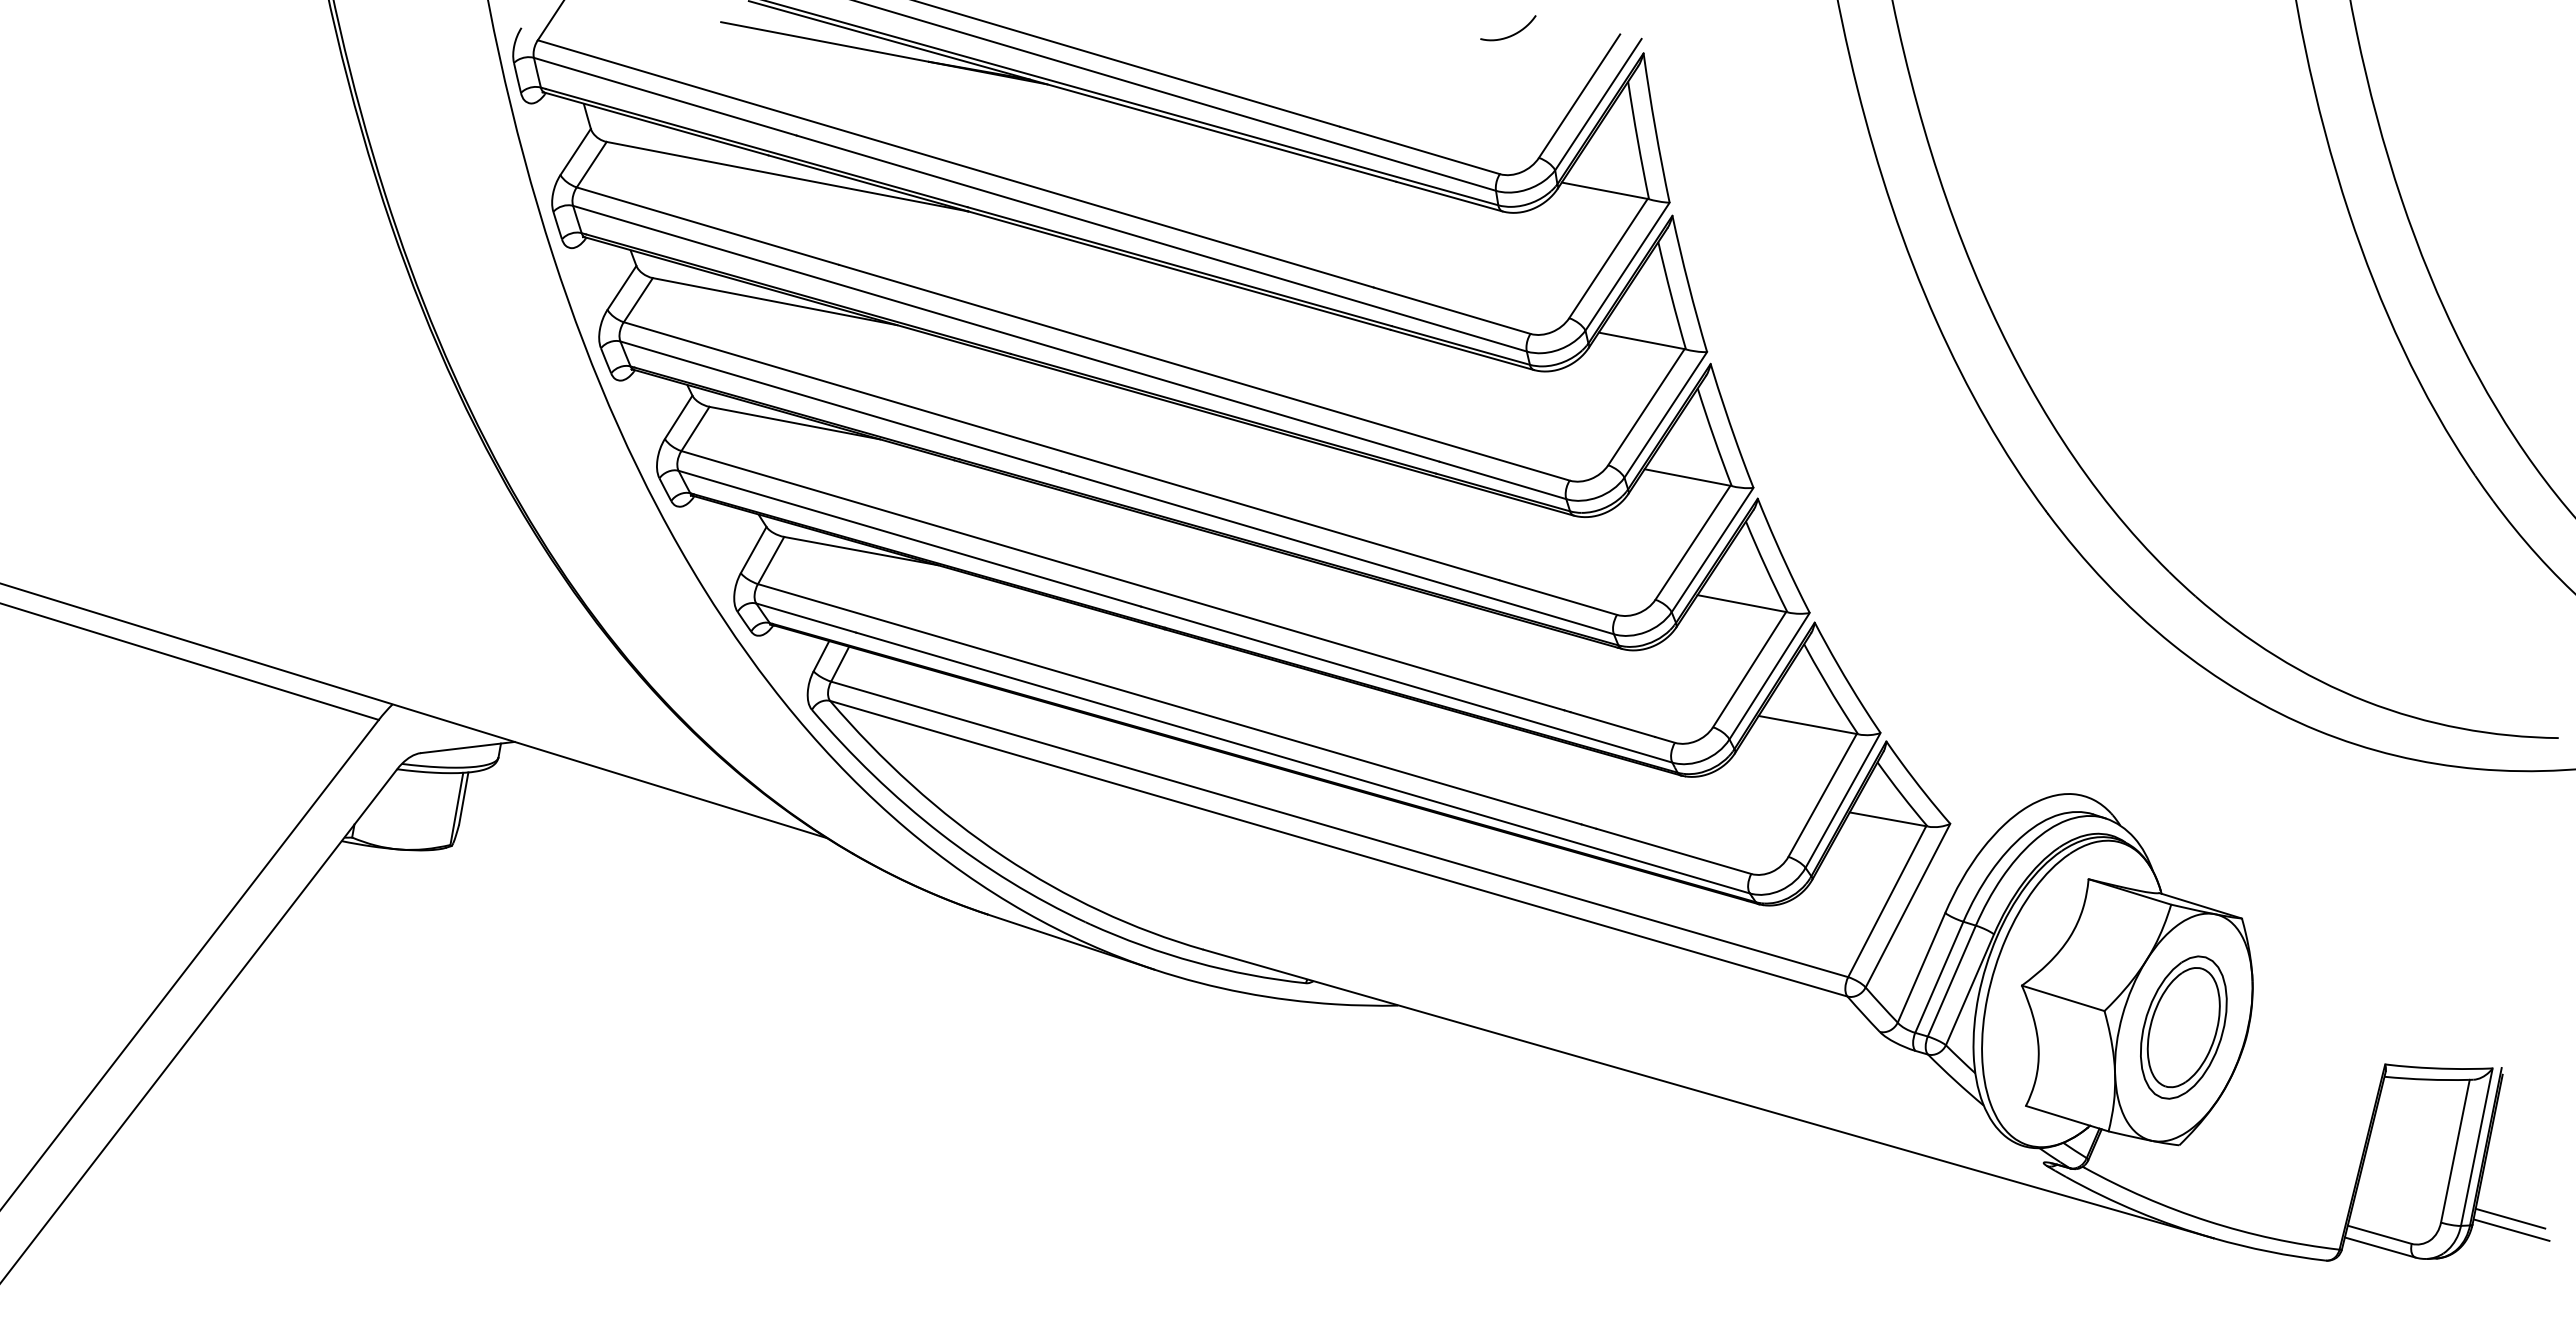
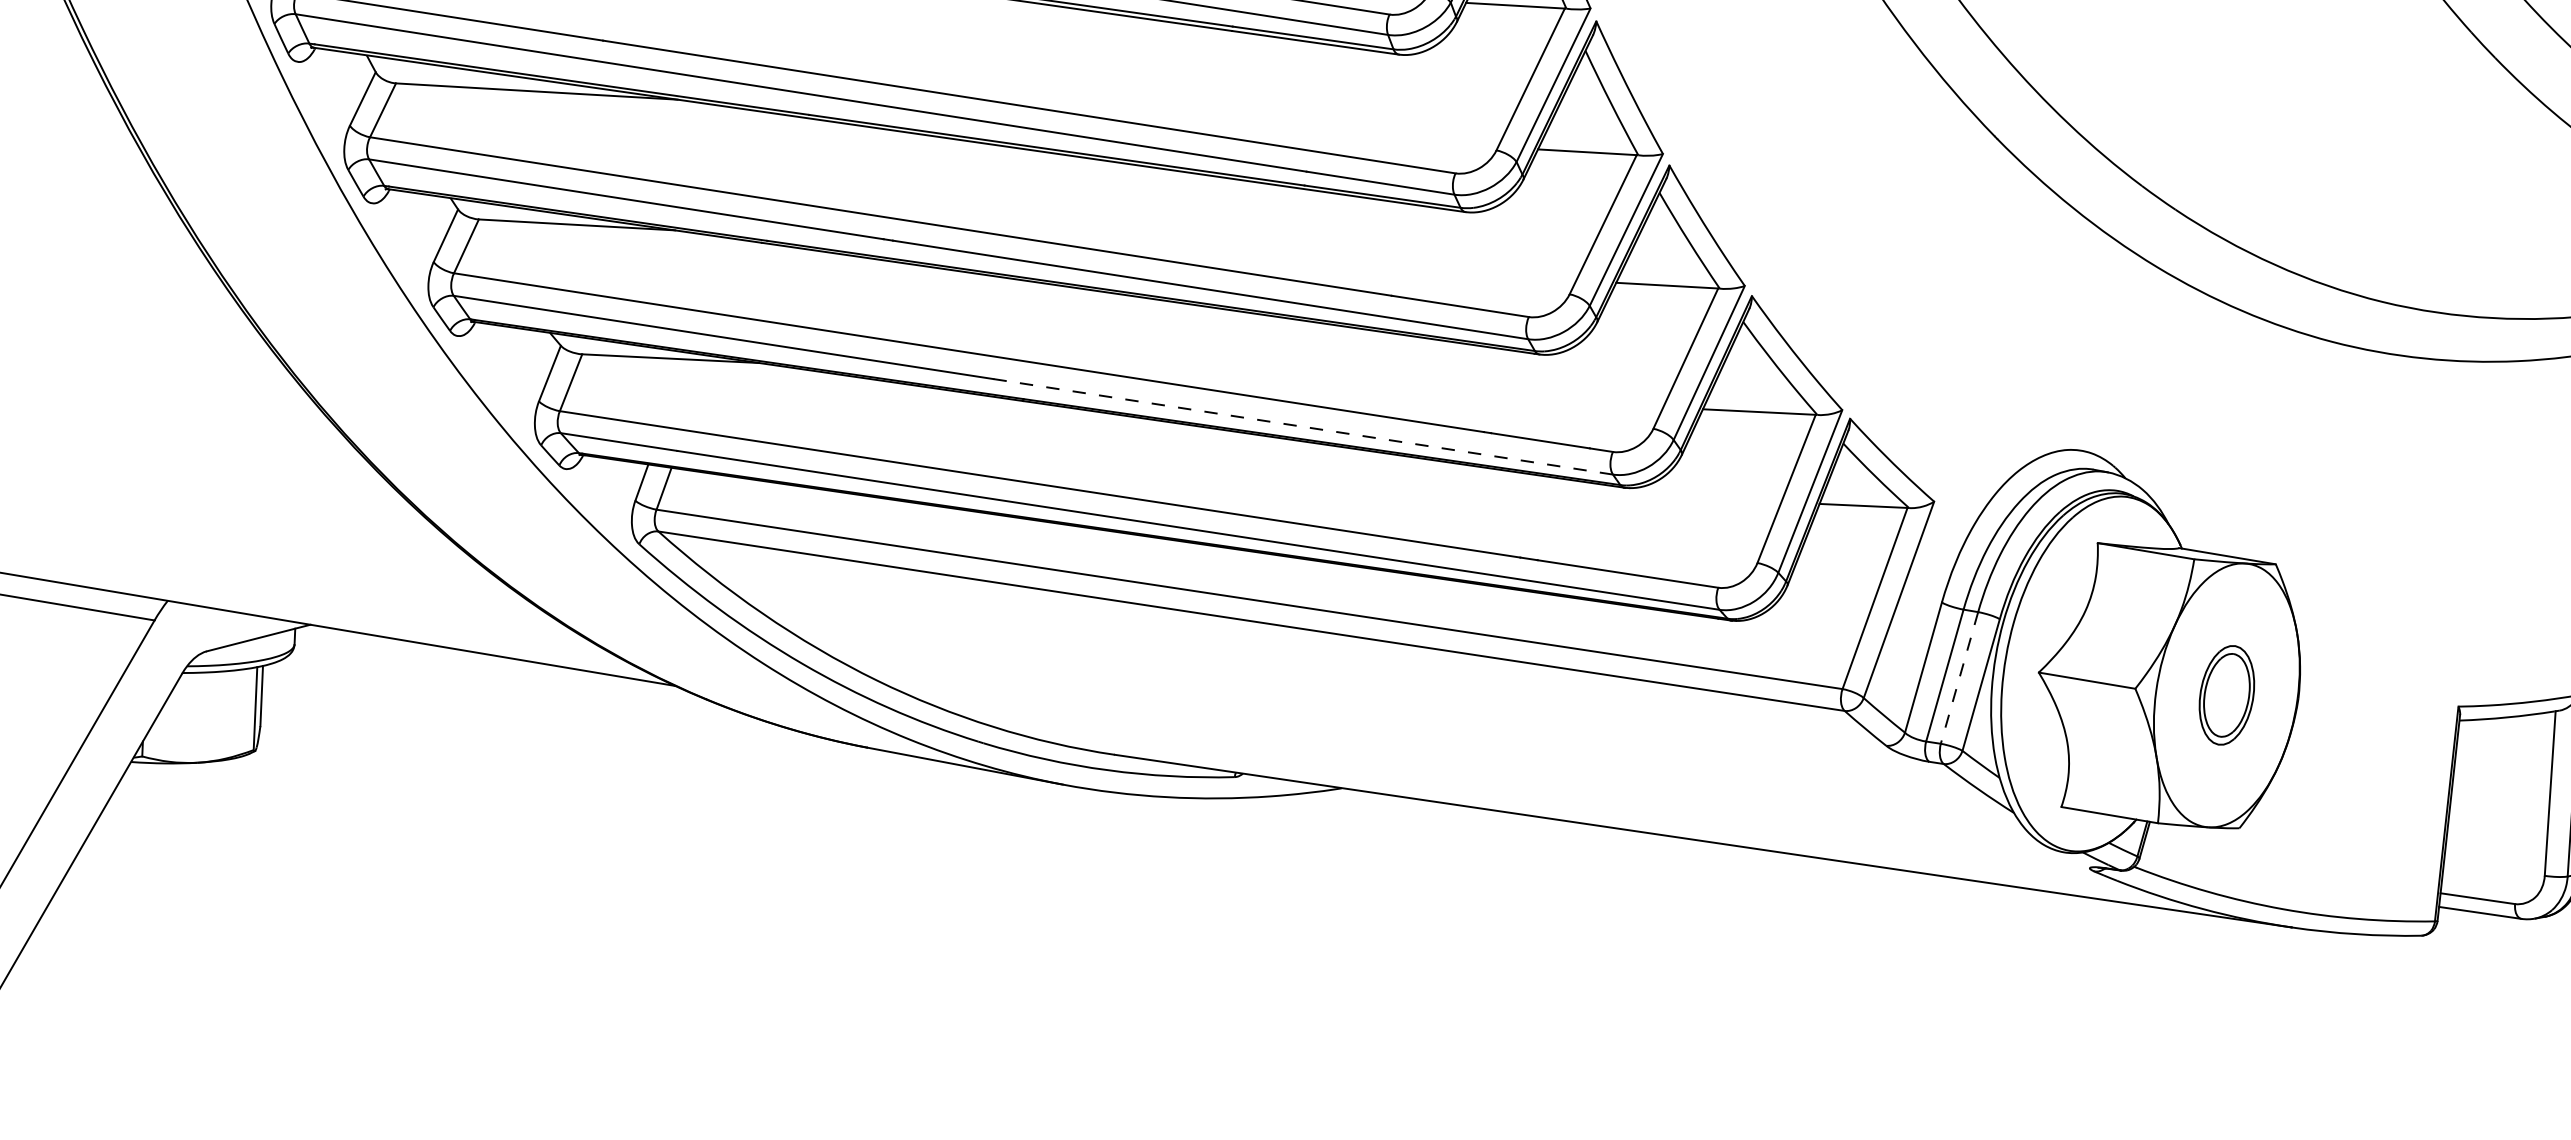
line: (1406, 684) -> (1302, 426), solid -> dashed
line: (1951, 981) -> (1959, 678), solid -> dashed
part: (2183, 1027) -> (2226, 695), size x0.6

